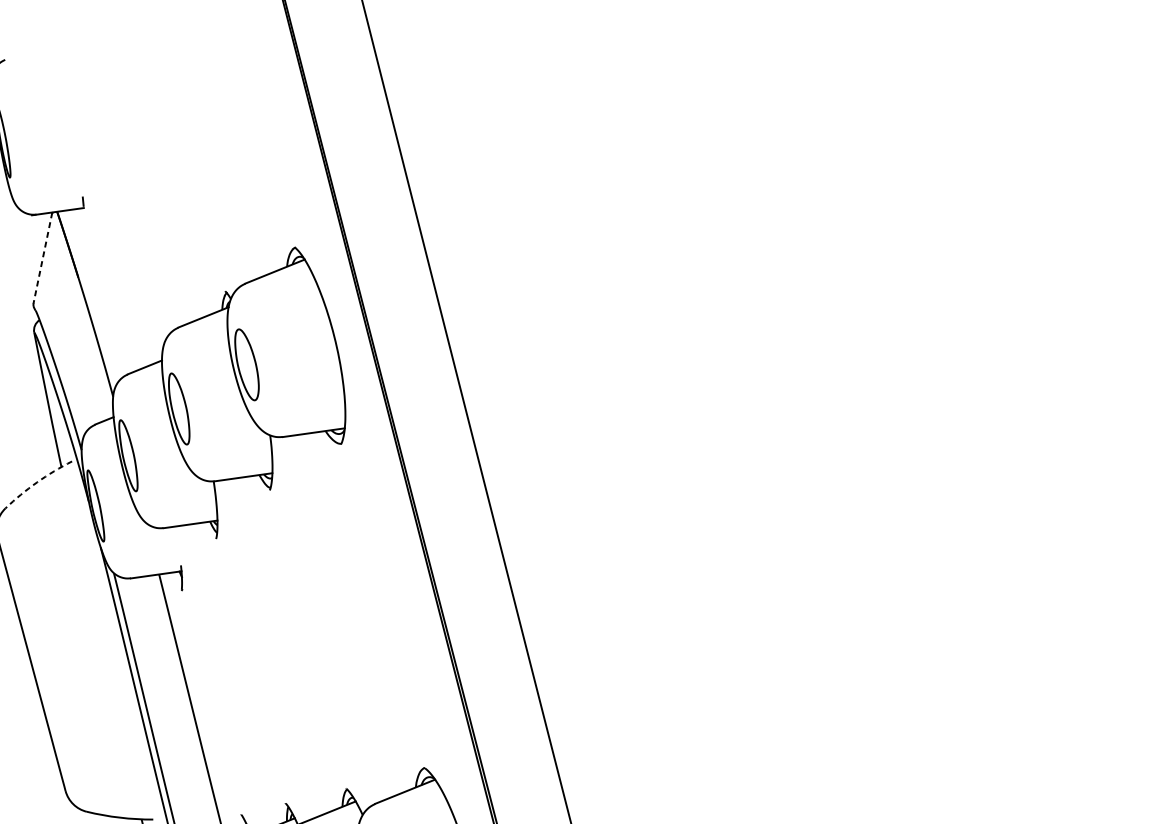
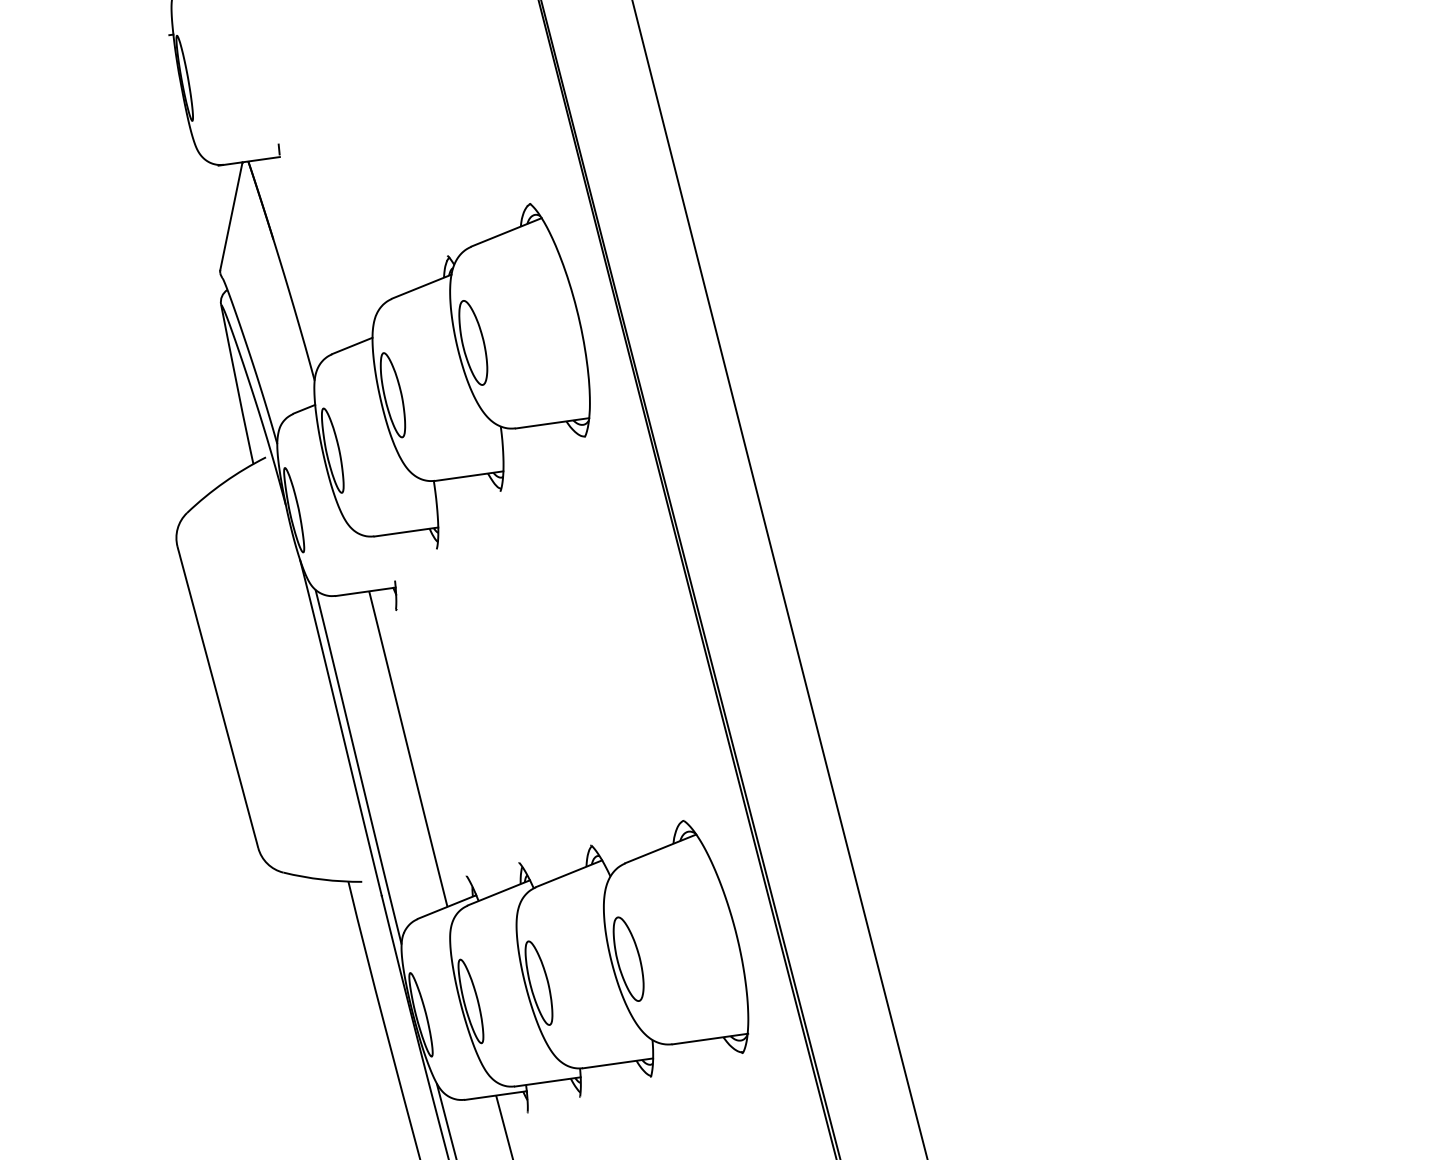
line: (43, 258) -> (231, 216), dashed -> solid
arc: (37, 482) -> (224, 482), dashed -> solid

